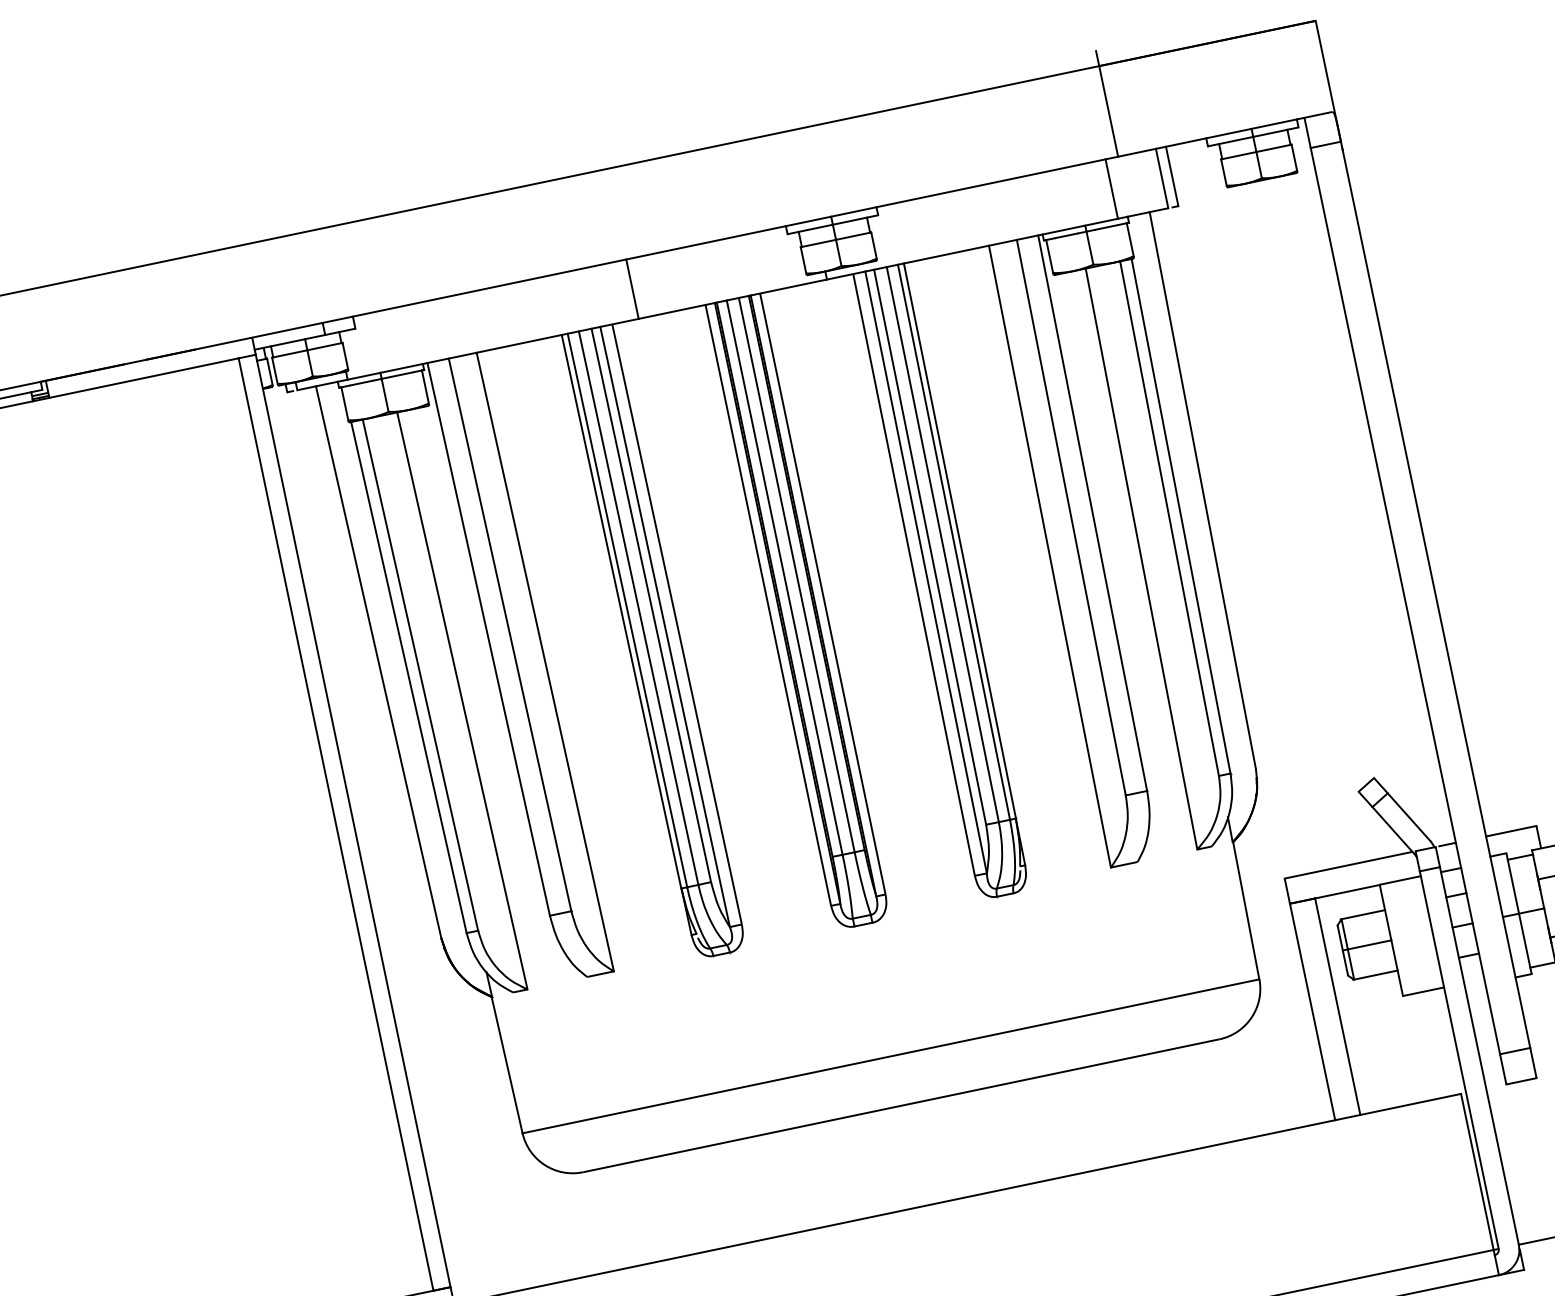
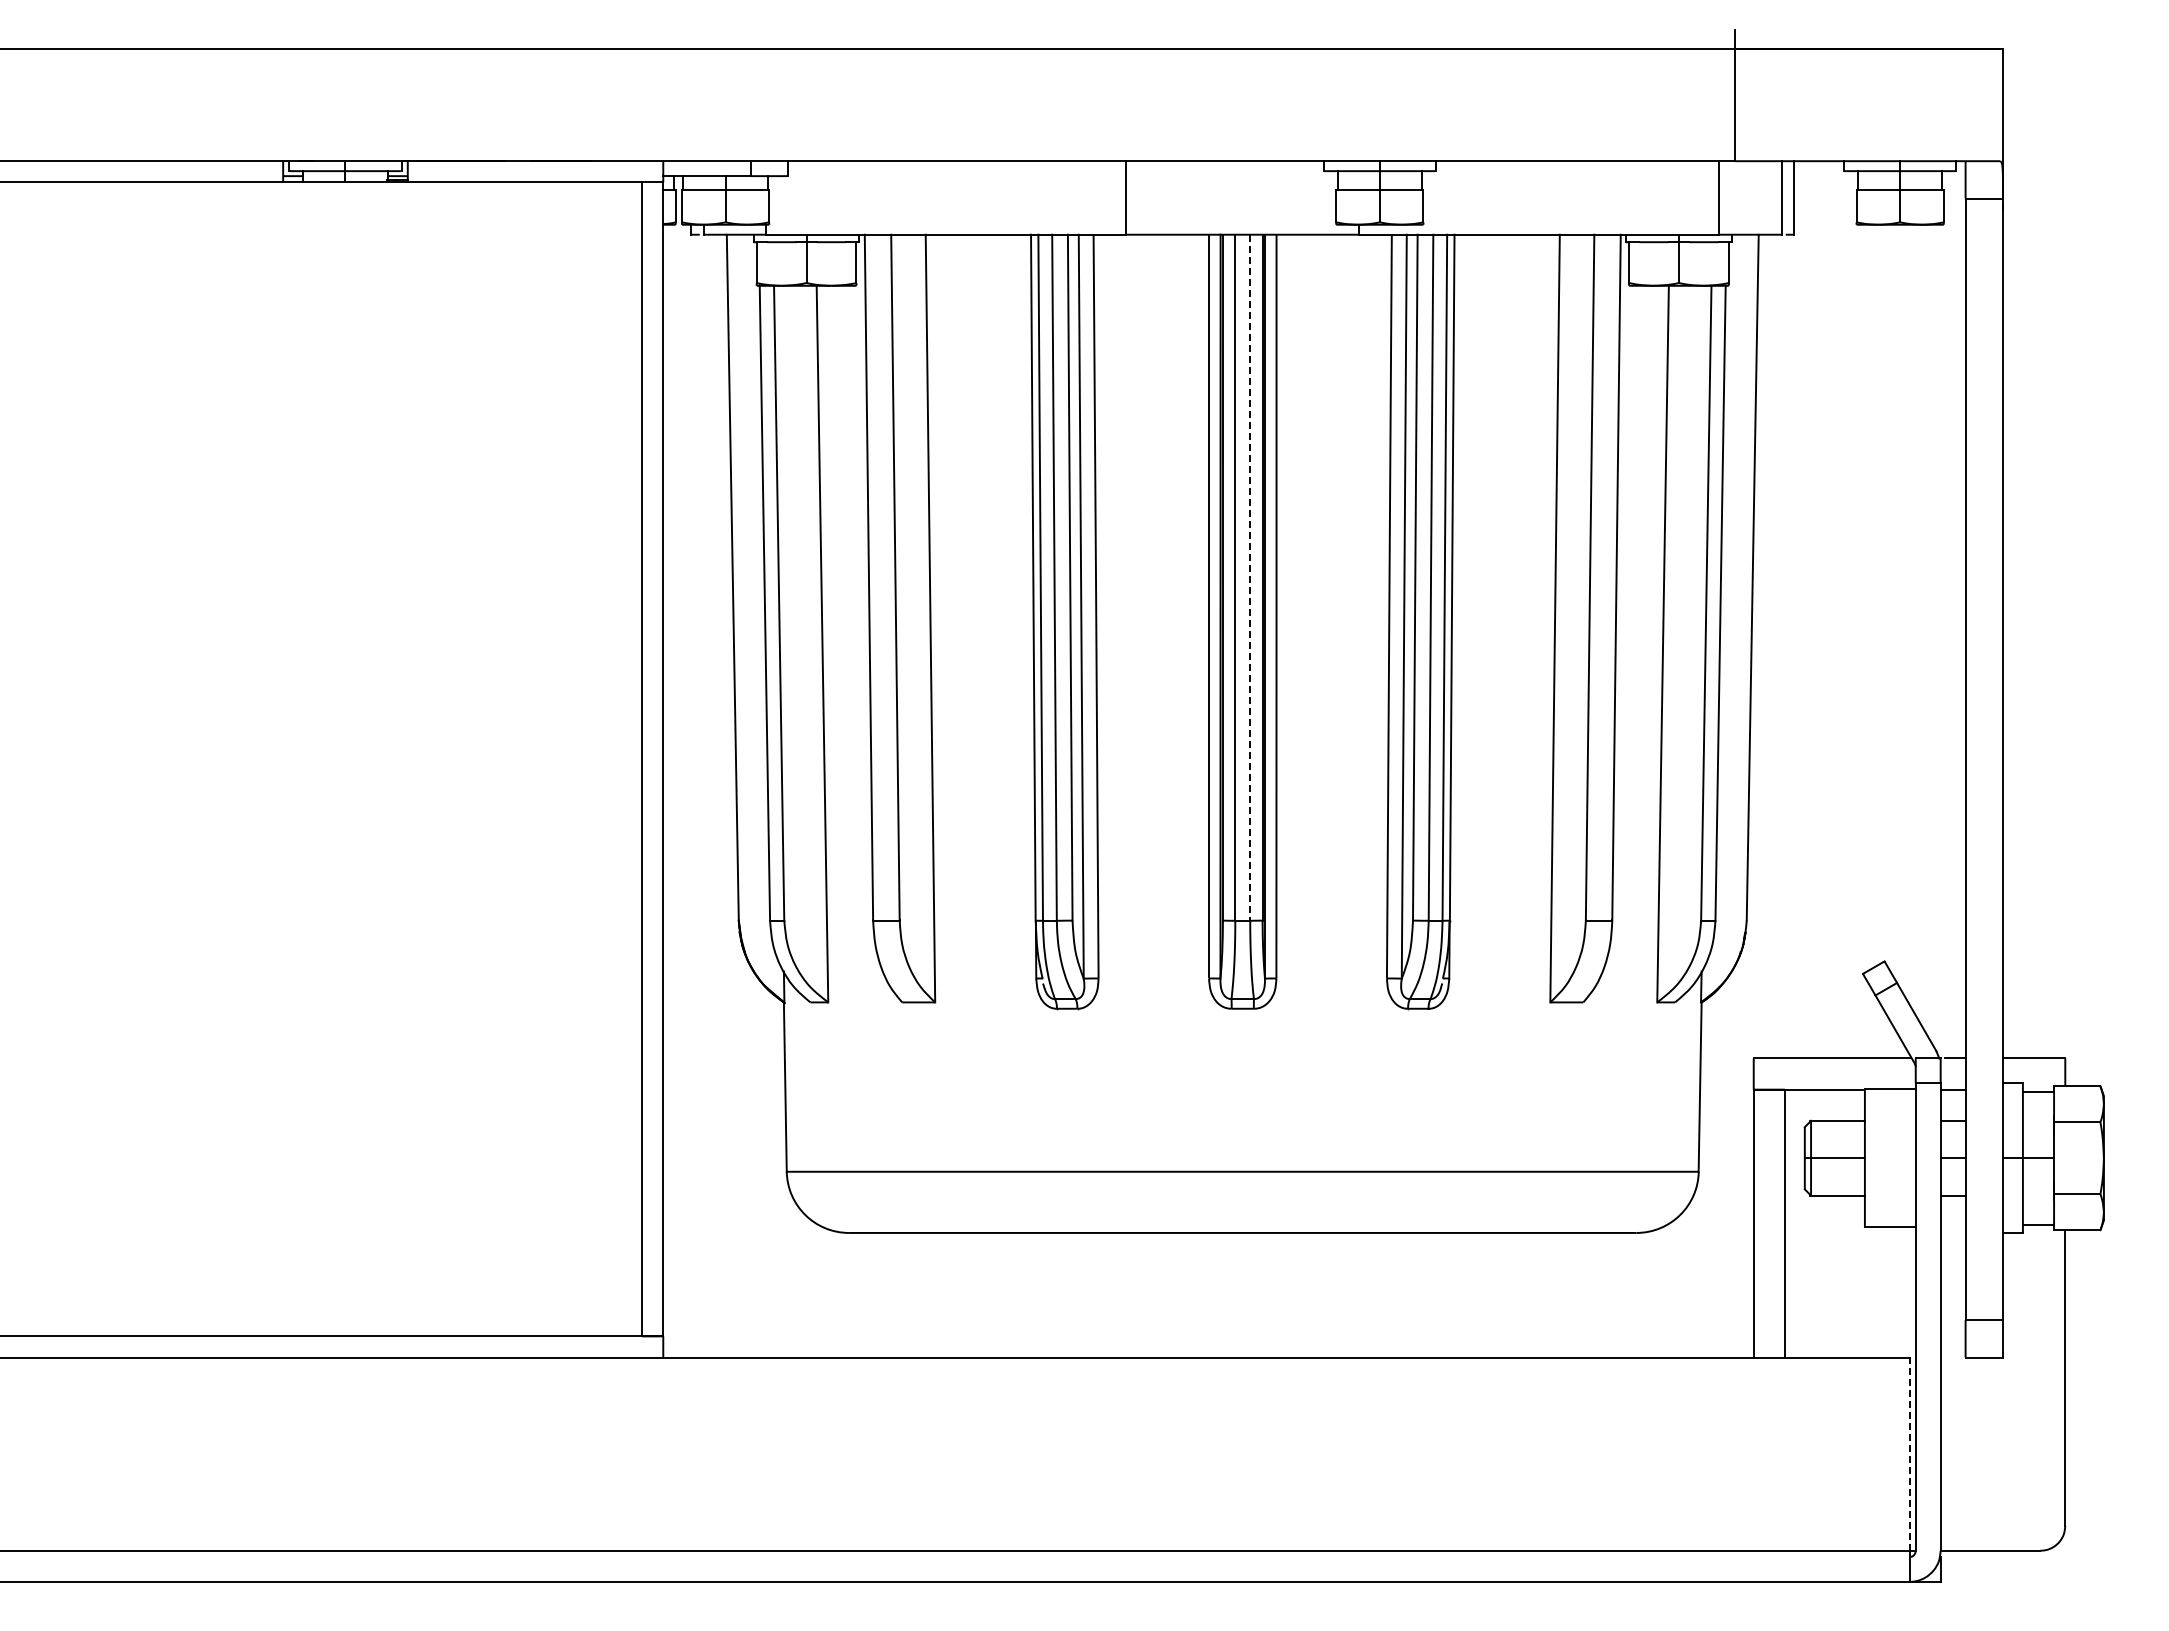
line: (797, 575) -> (1250, 578), solid -> dashed
line: (1477, 1172) -> (1909, 1454), solid -> dashed

